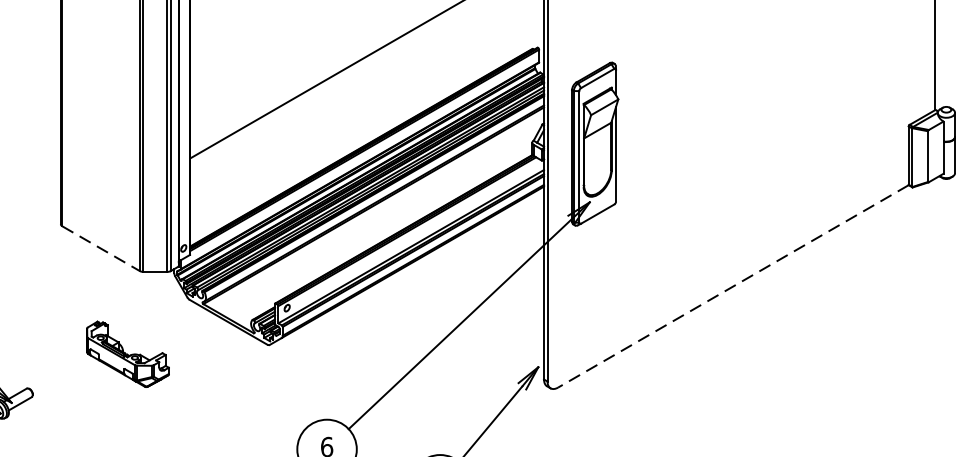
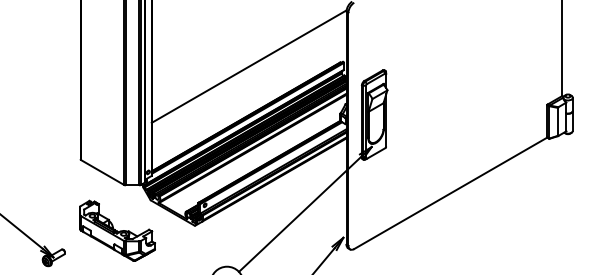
line: (100, 248) -> (102, 172), dashed -> solid
line: (732, 286) -> (450, 193), dashed -> solid
part: (128, 353) -> (117, 230), size x1.67

